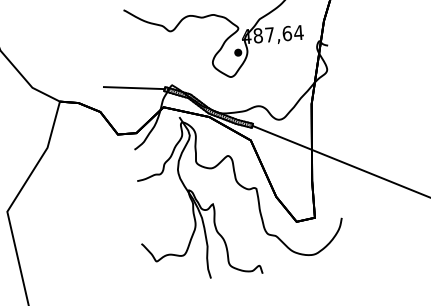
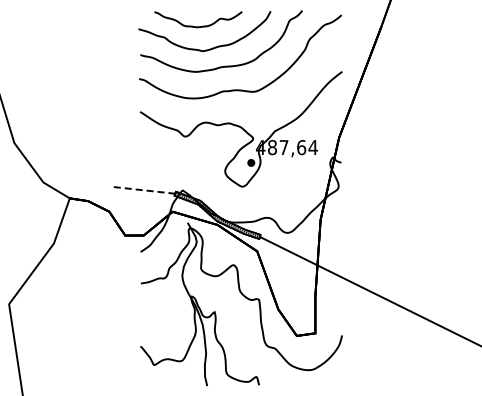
line: (133, 88) -> (144, 190), solid -> dashed

